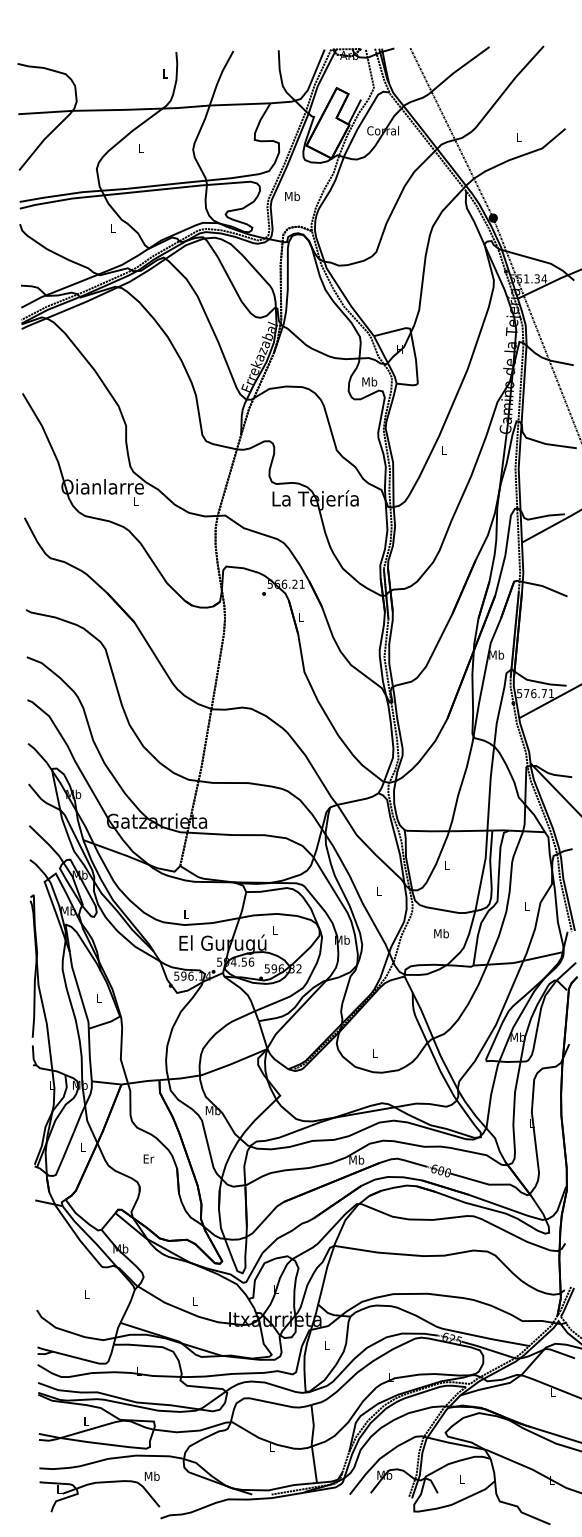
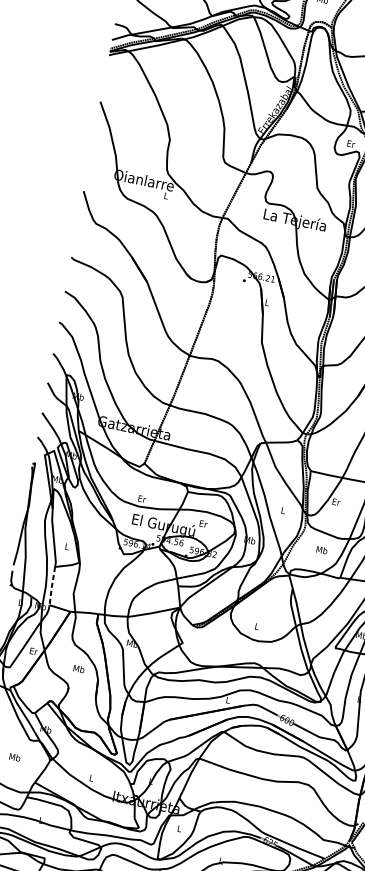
text: (369, 381) -> (350, 143), Mb -> Er
text: (447, 865) -> (336, 502), L -> Er
text: (186, 913) -> (142, 498), L -> Er
text: (275, 930) -> (203, 523), L -> Er
line: (89, 1055) -> (51, 586), solid -> dashed
text: (83, 1147) -> (34, 651), L -> Er
text: (148, 1158) -> (79, 668), Er -> Mb
text: (356, 1159) -> (228, 699), Mb -> L
text: (86, 1294) -> (14, 757), L -> Mb

